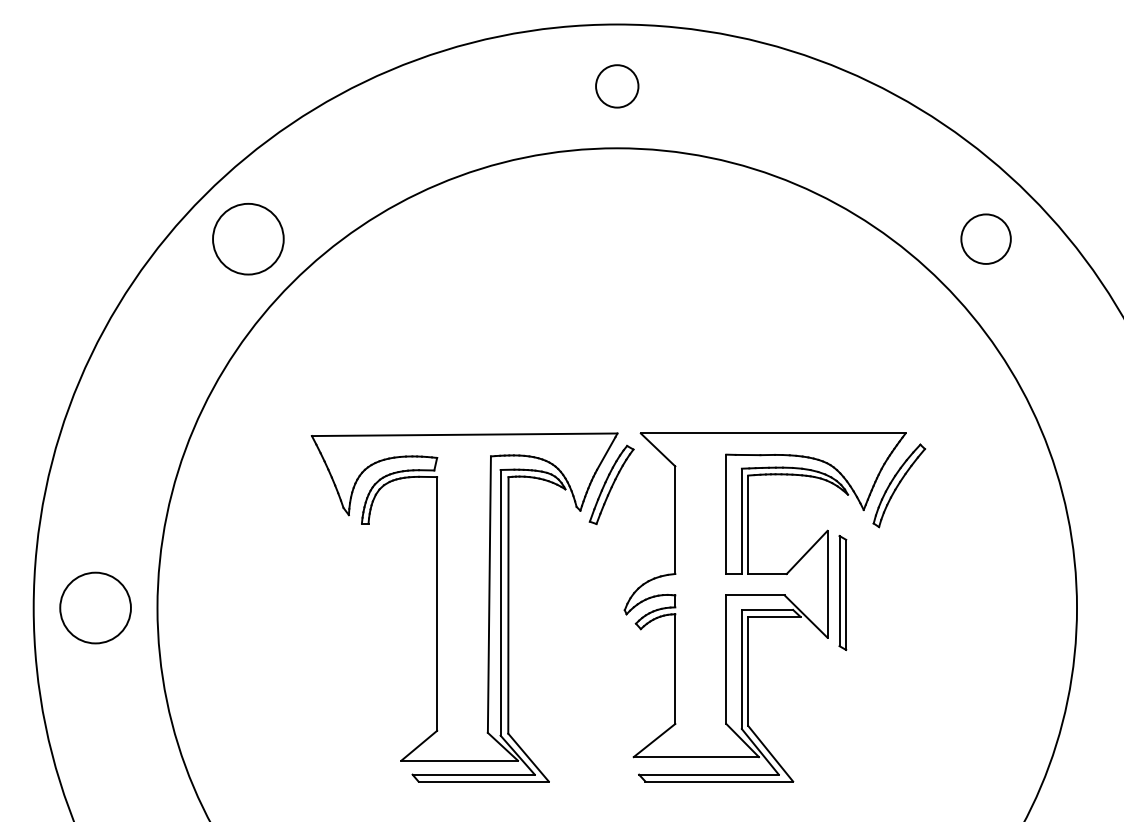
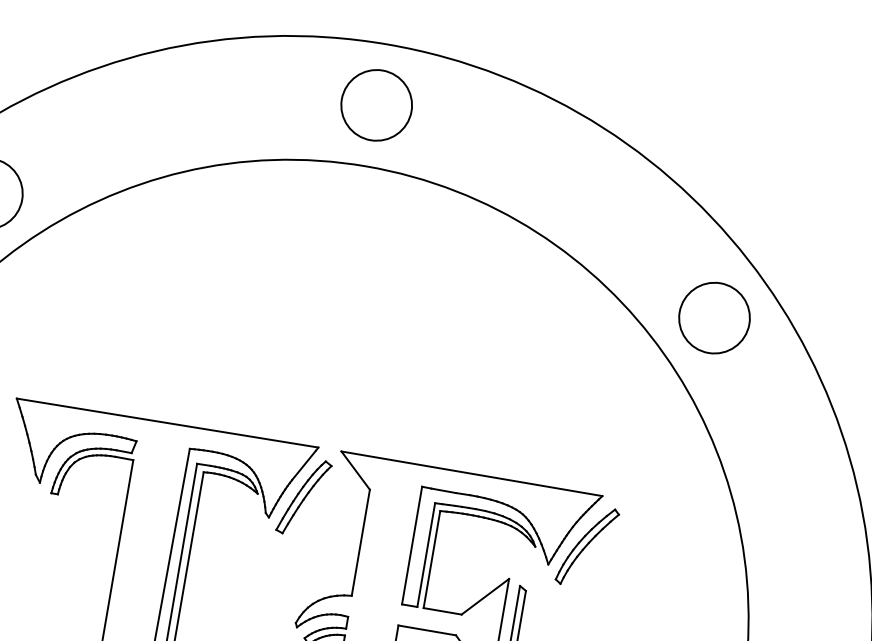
circle: (616, 86) -> (375, 105), size x1.67
circle: (985, 238) -> (714, 317), size x1.43

